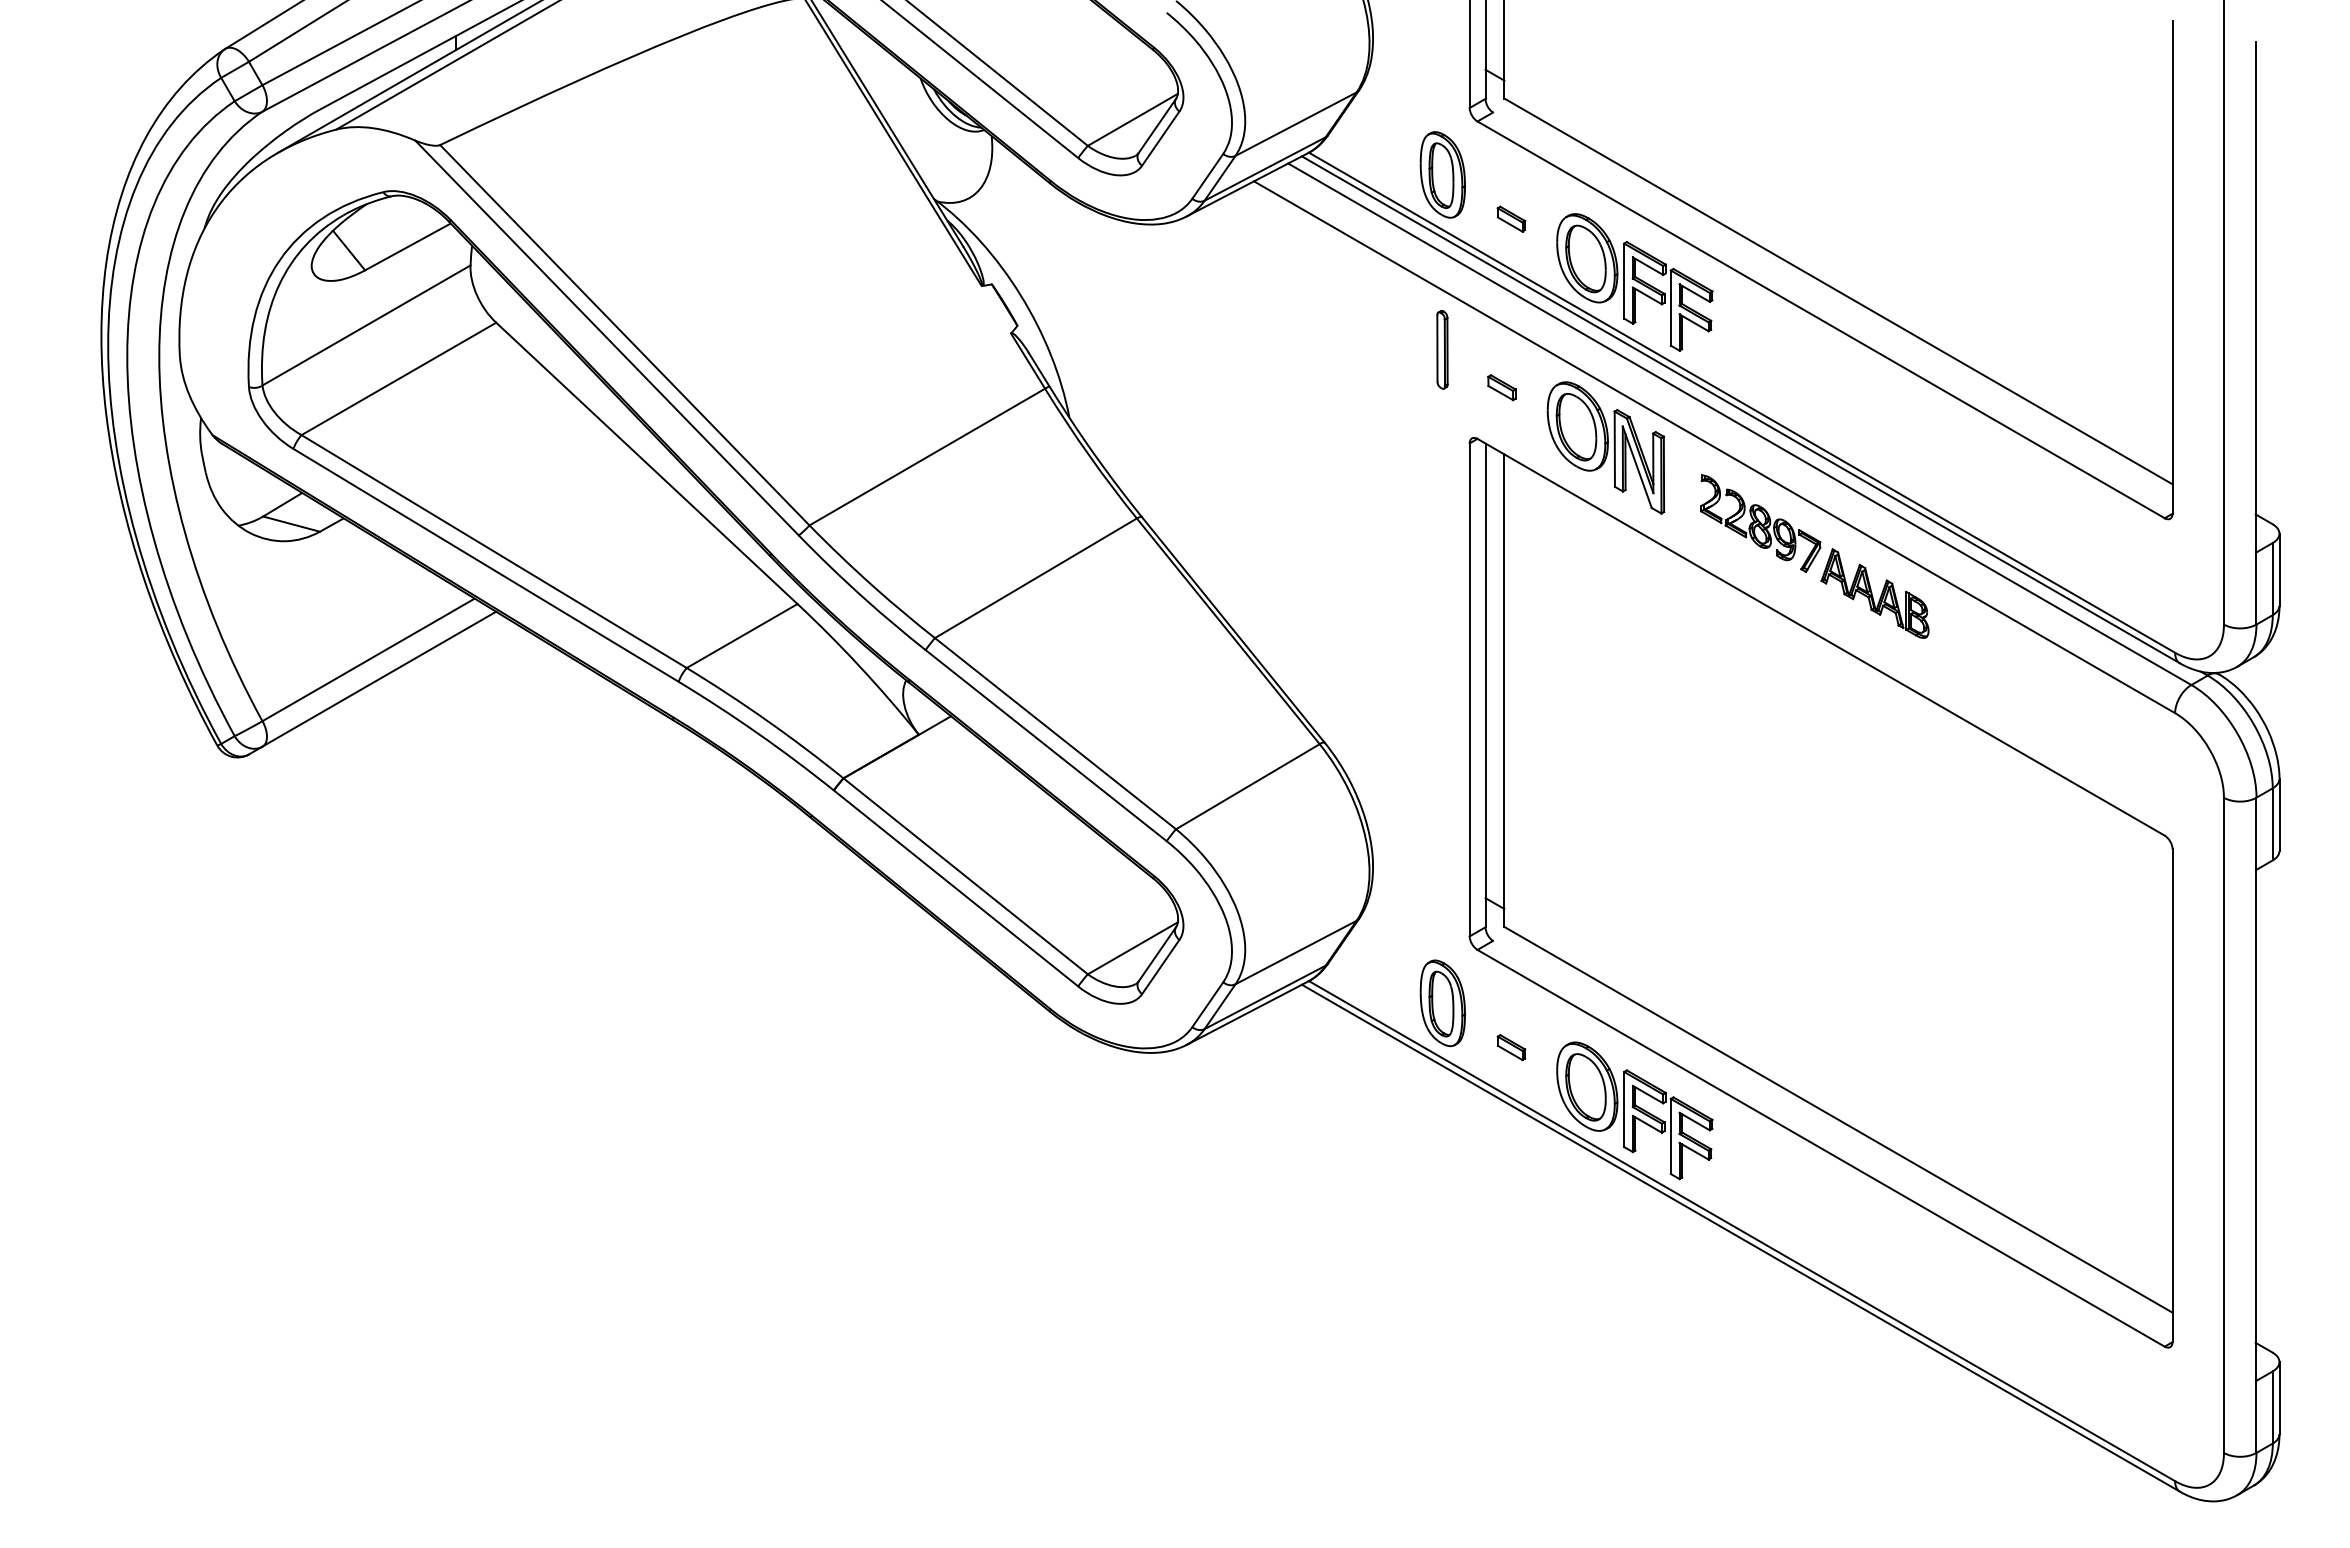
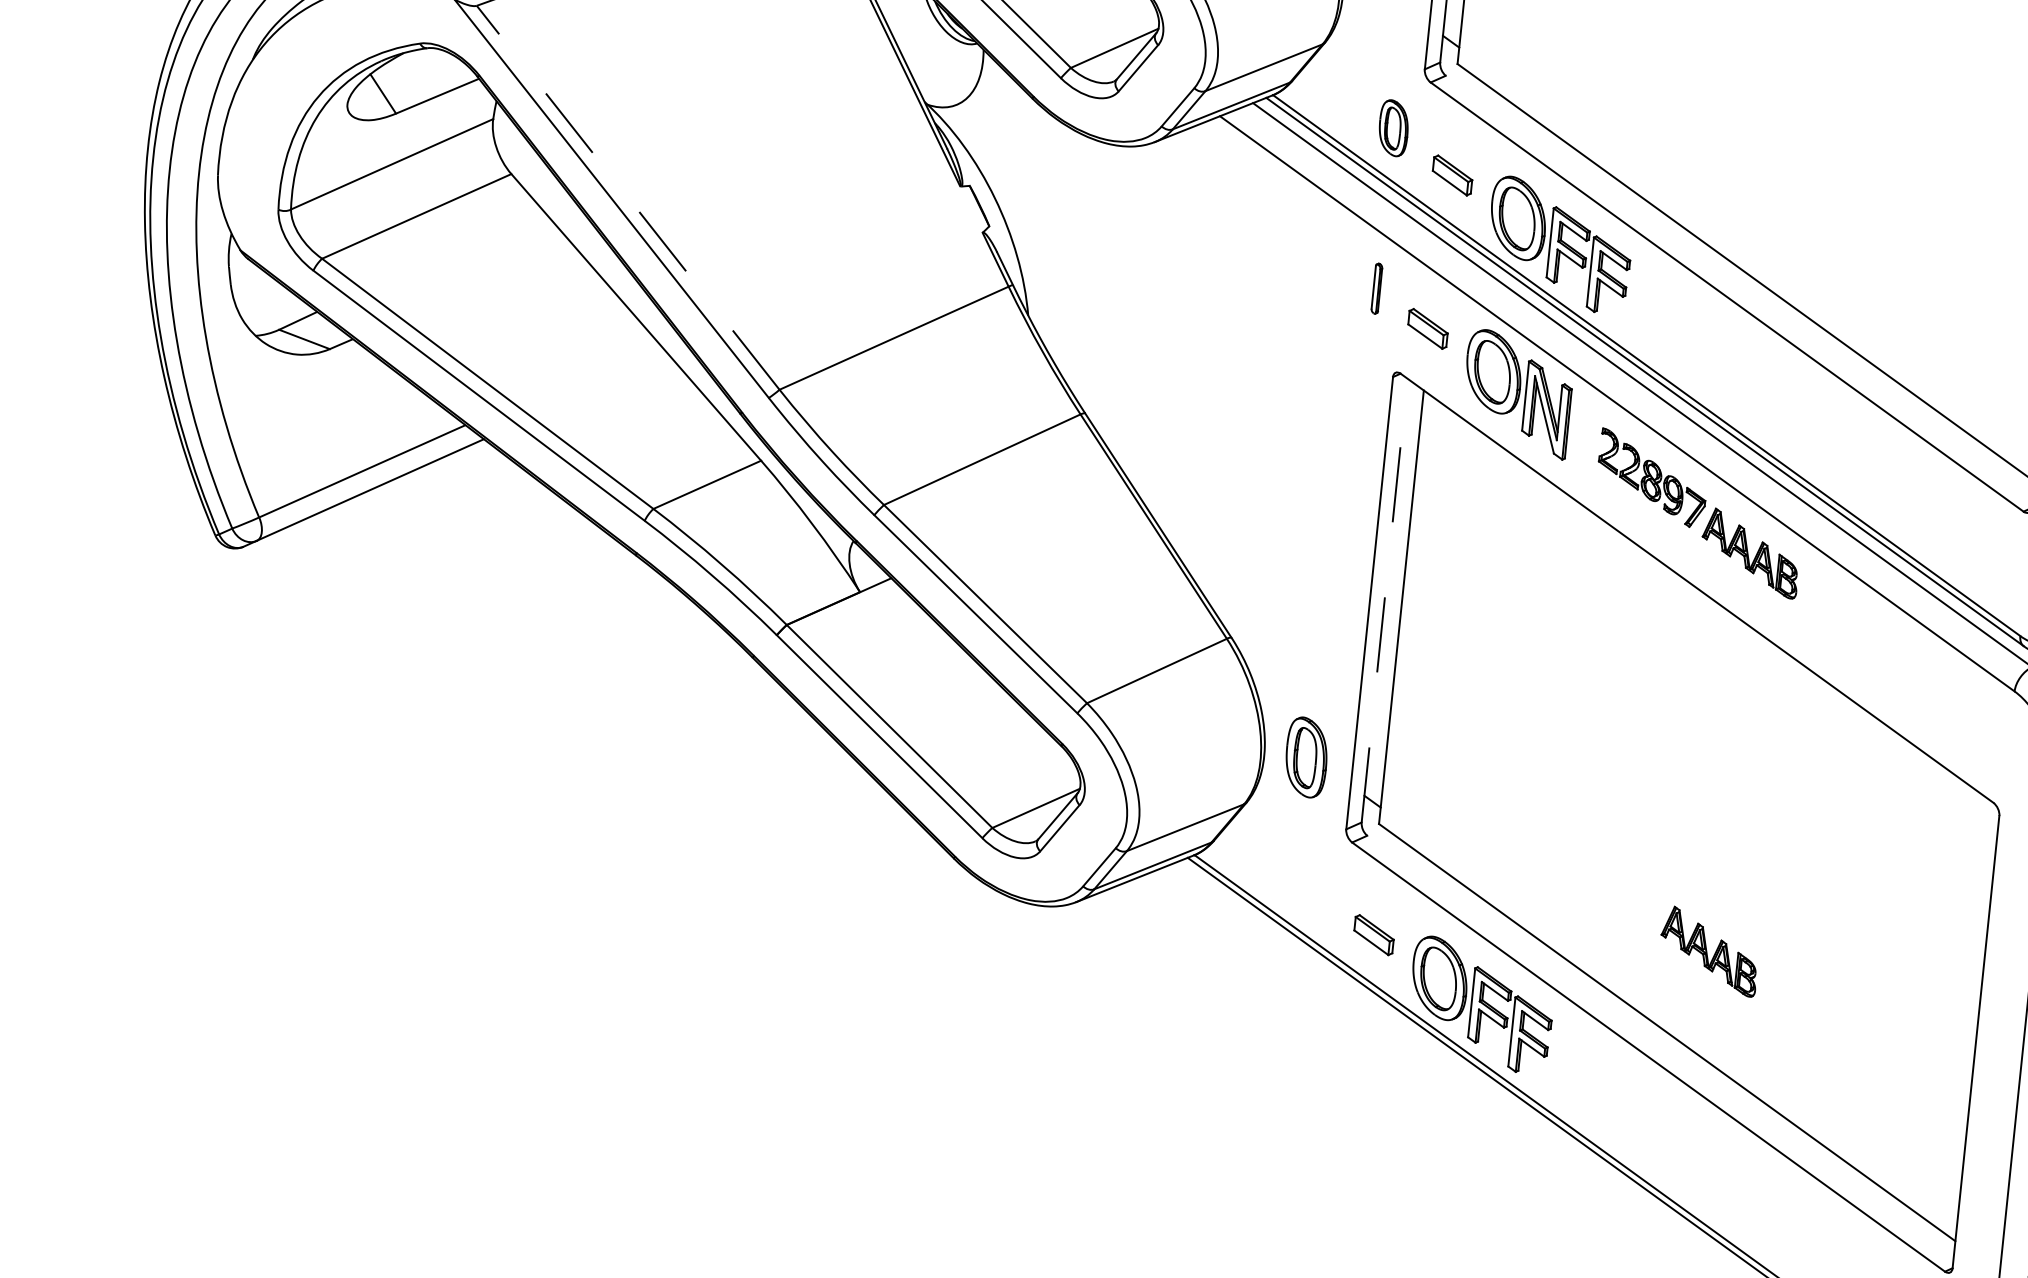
part: (1442, 174) -> (1393, 127), size x0.7
part: (1511, 218) -> (1452, 174), size x1.6
line: (624, 334) -> (627, 197), solid -> dashed
part: (1442, 349) -> (1376, 288), size x0.7
part: (1501, 387) -> (1427, 328), size x1.6
line: (1485, 685) -> (1384, 600), solid -> dashed
part: (1442, 1003) -> (1306, 757), moved
part: (1874, 1027) -> (1709, 951), added
part: (1511, 1047) -> (1374, 935), size x1.6

